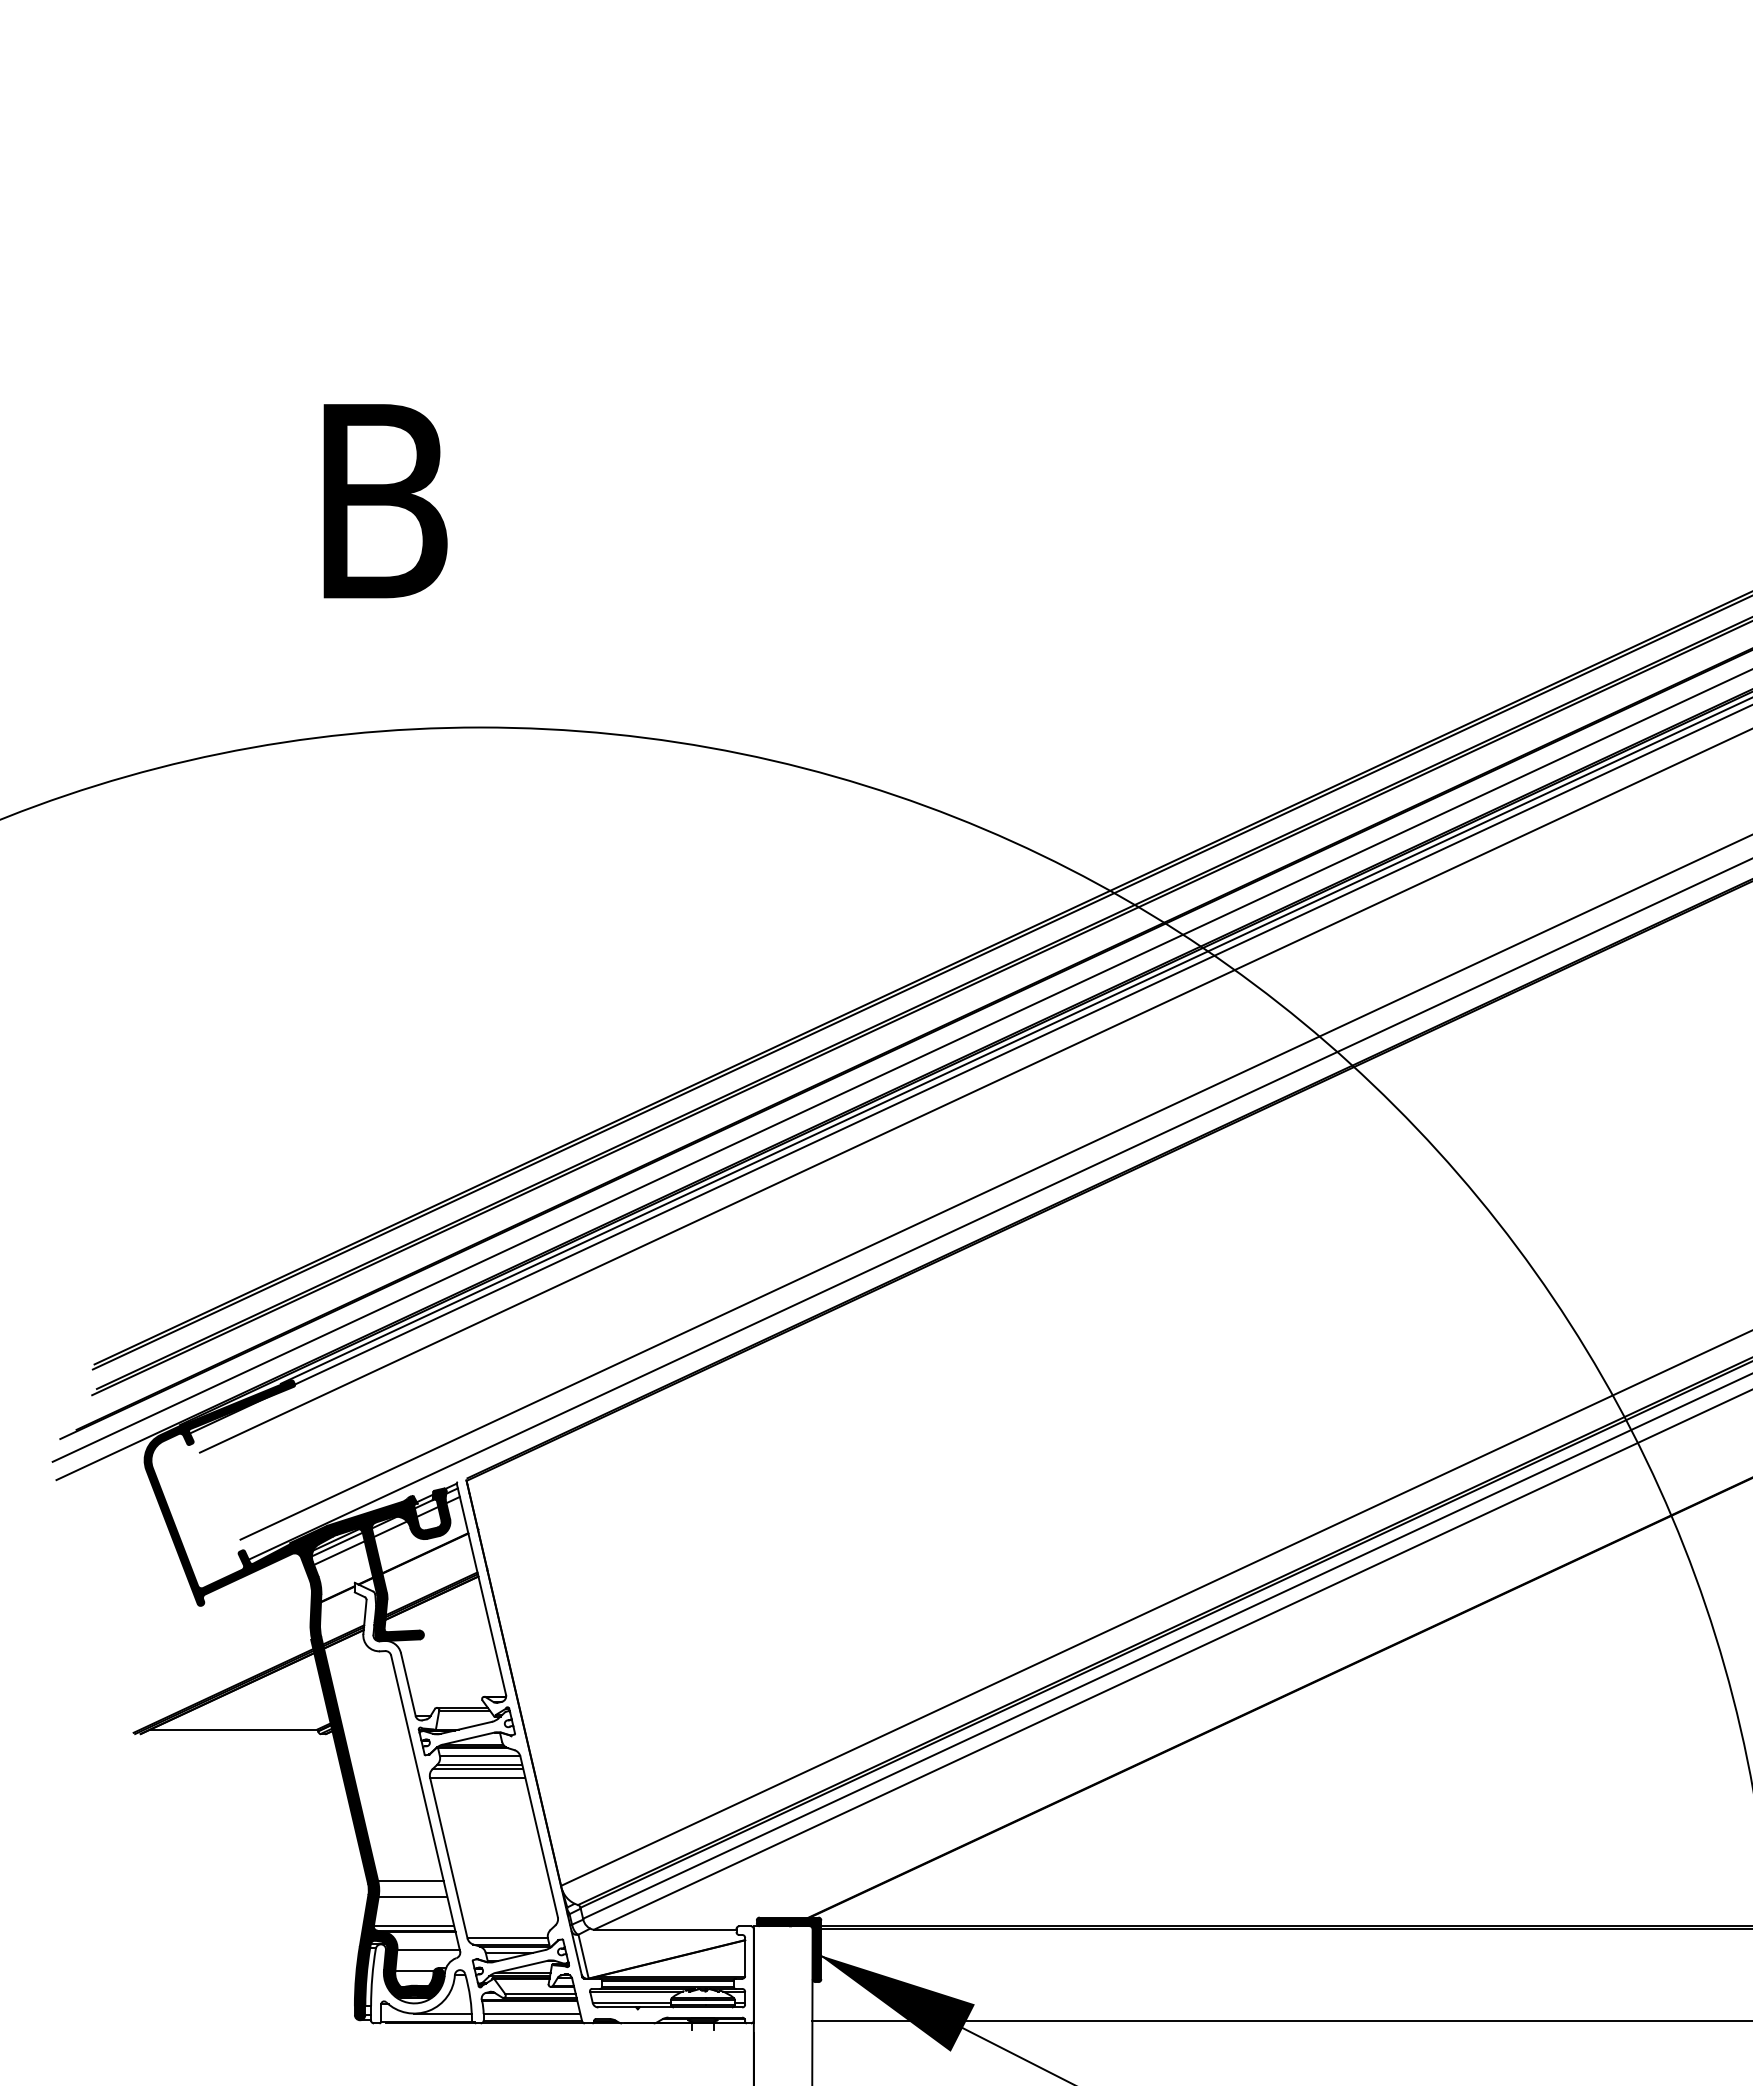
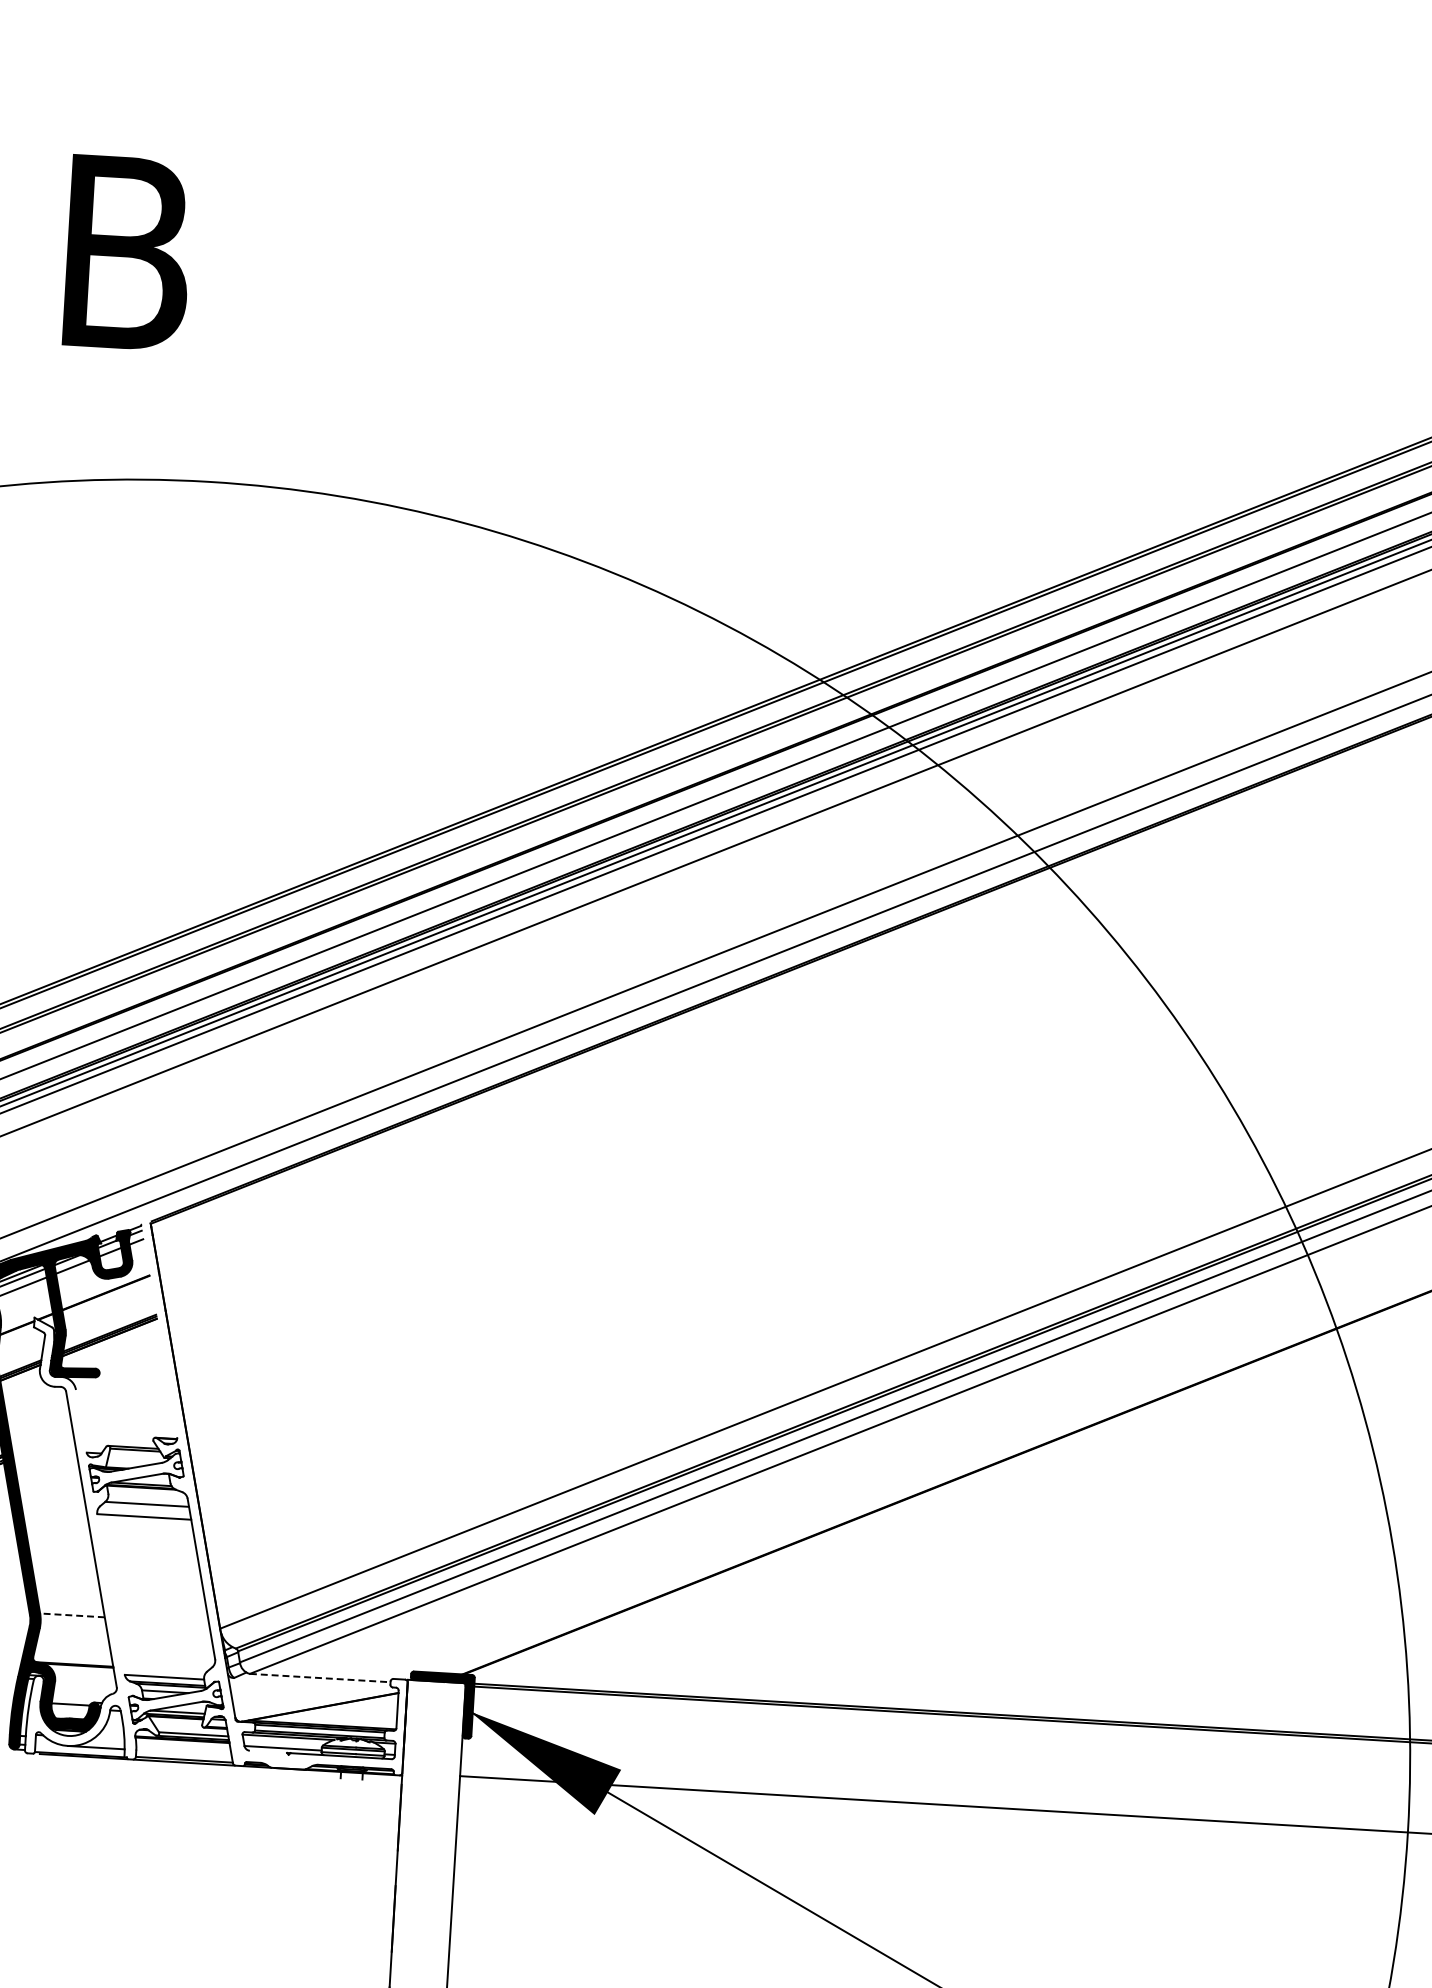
line: (481, 1588) -> (159, 1330), removed
line: (408, 1684) -> (81, 1421), removed
line: (479, 1756) -> (147, 1496), removed
line: (477, 1769) -> (144, 1509), removed
line: (448, 1857) -> (110, 1594), removed
line: (411, 1881) -> (72, 1615), solid -> dashed
line: (412, 1896) -> (73, 1630), removed
line: (413, 1925) -> (72, 1659), removed
line: (665, 1929) -> (320, 1677), solid -> dashed
line: (428, 1949) -> (85, 1683), removed
line: (583, 1956) -> (238, 1699), removed
line: (617, 2007) -> (268, 1751), removed
line: (531, 2014) -> (183, 1753), removed

